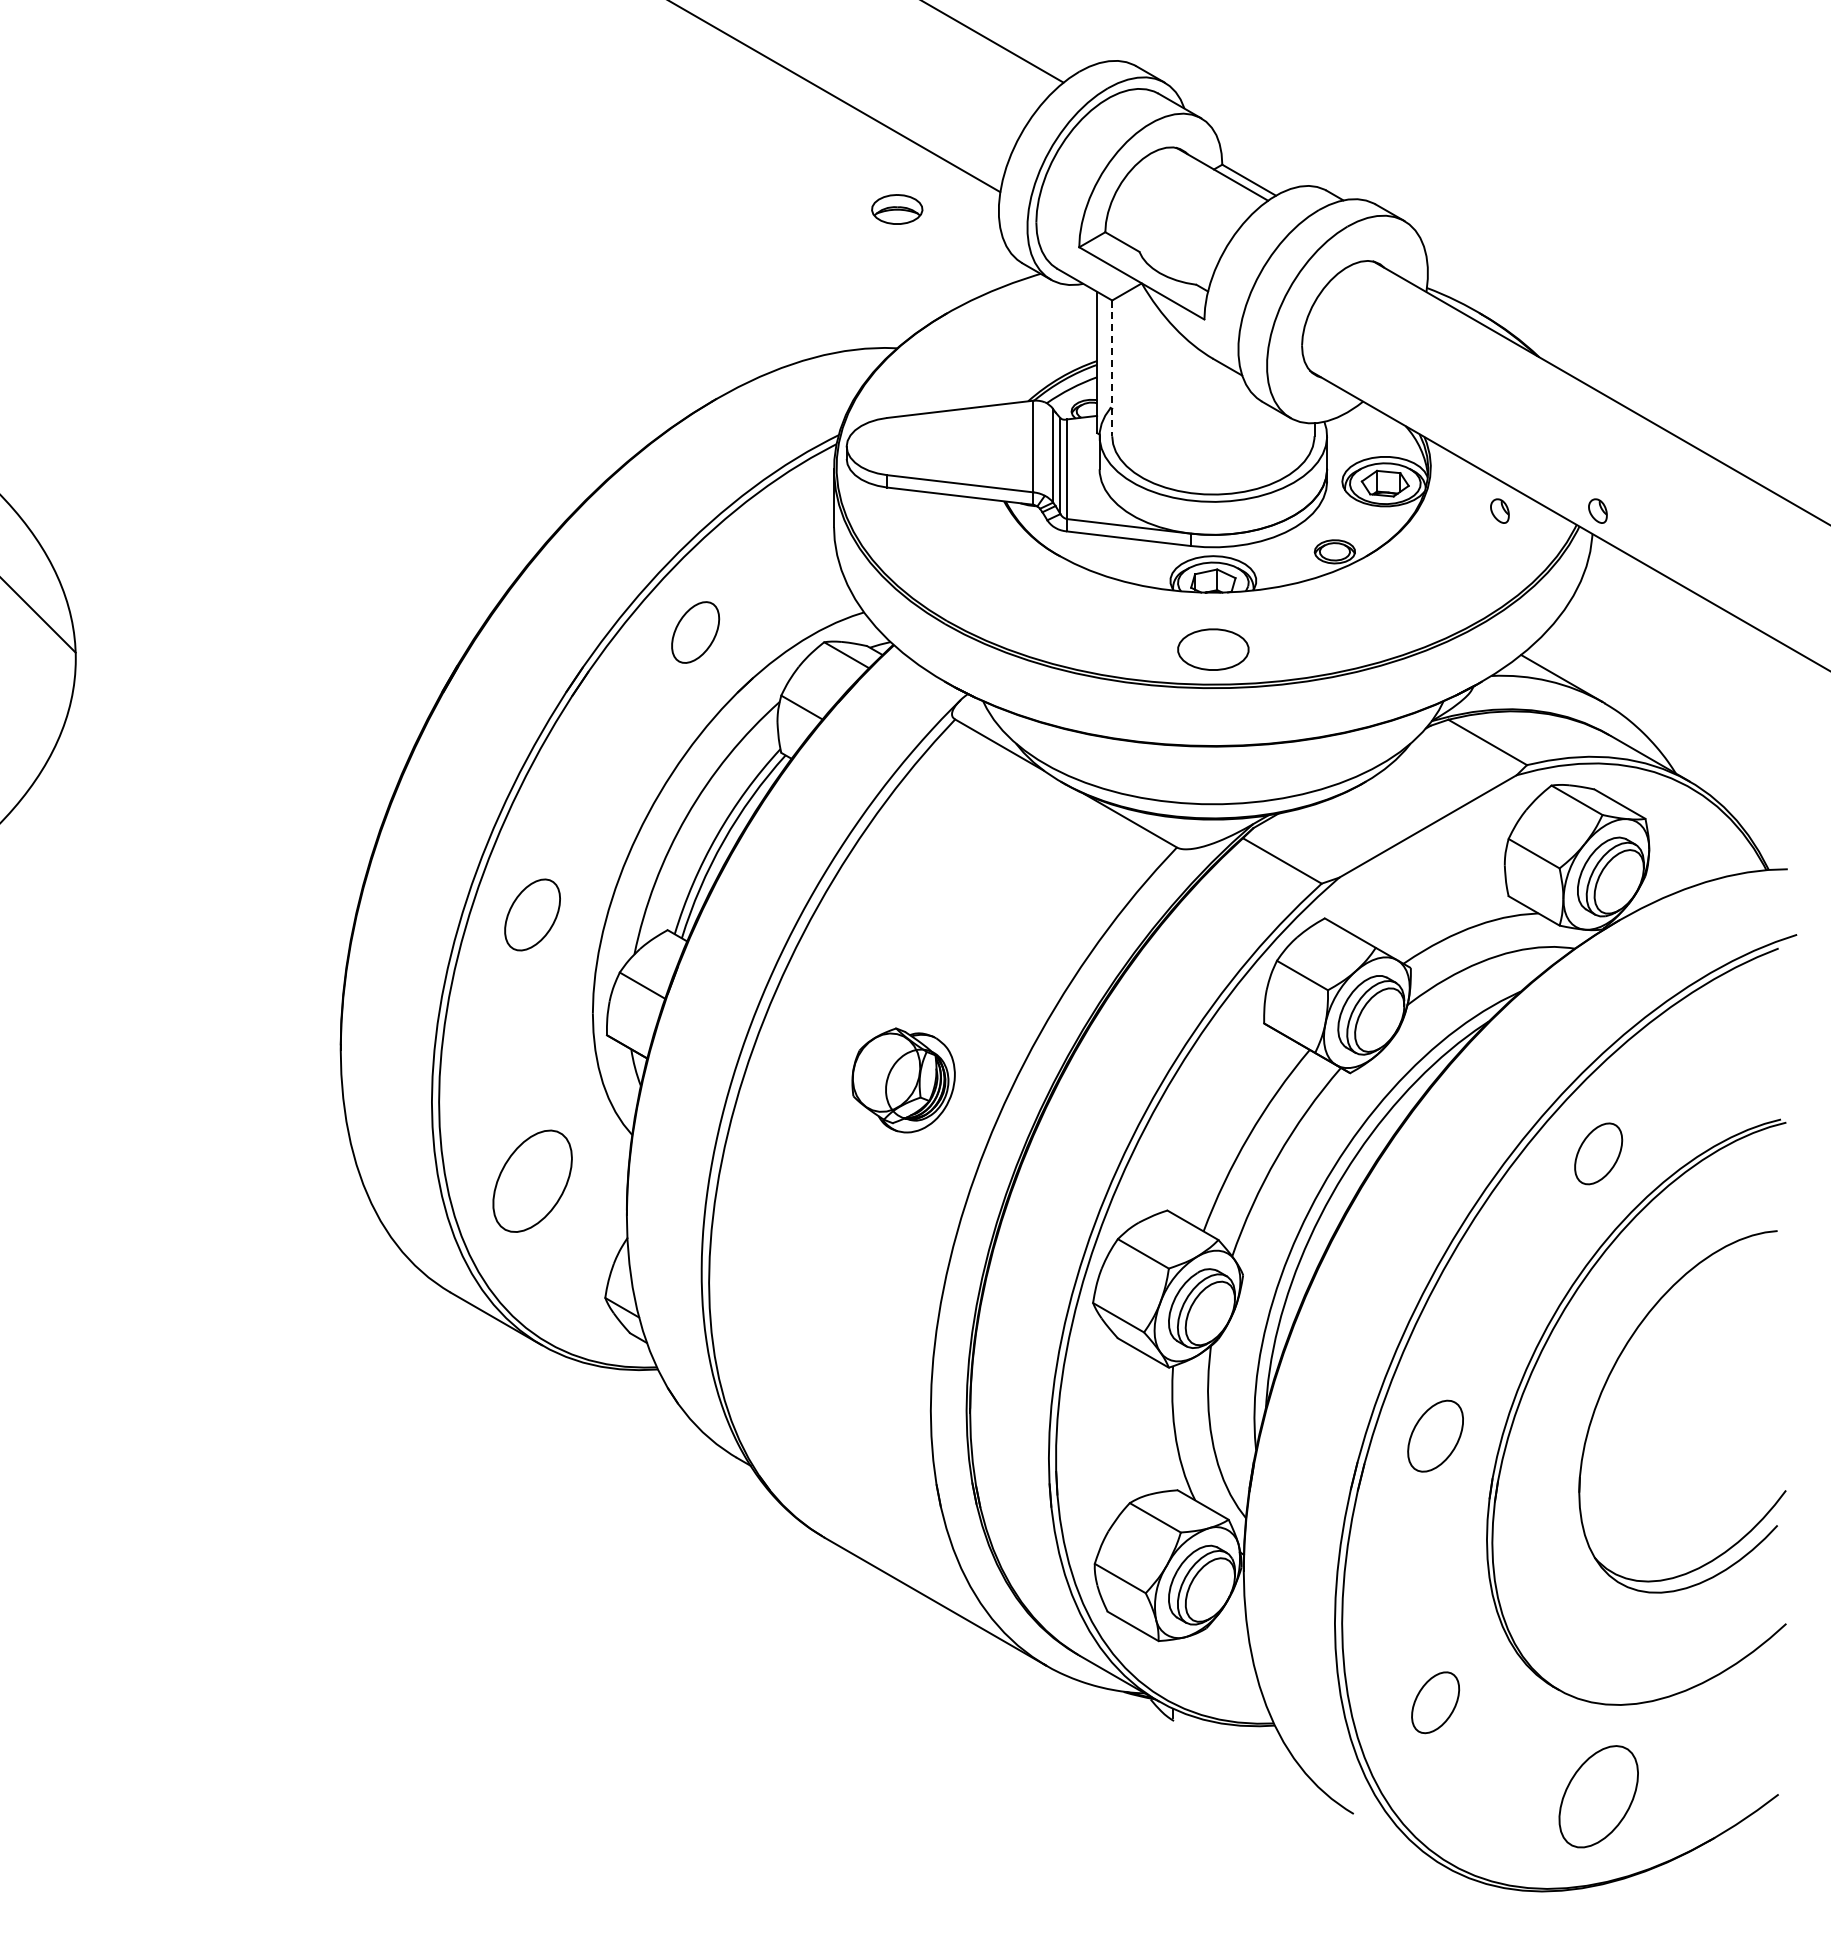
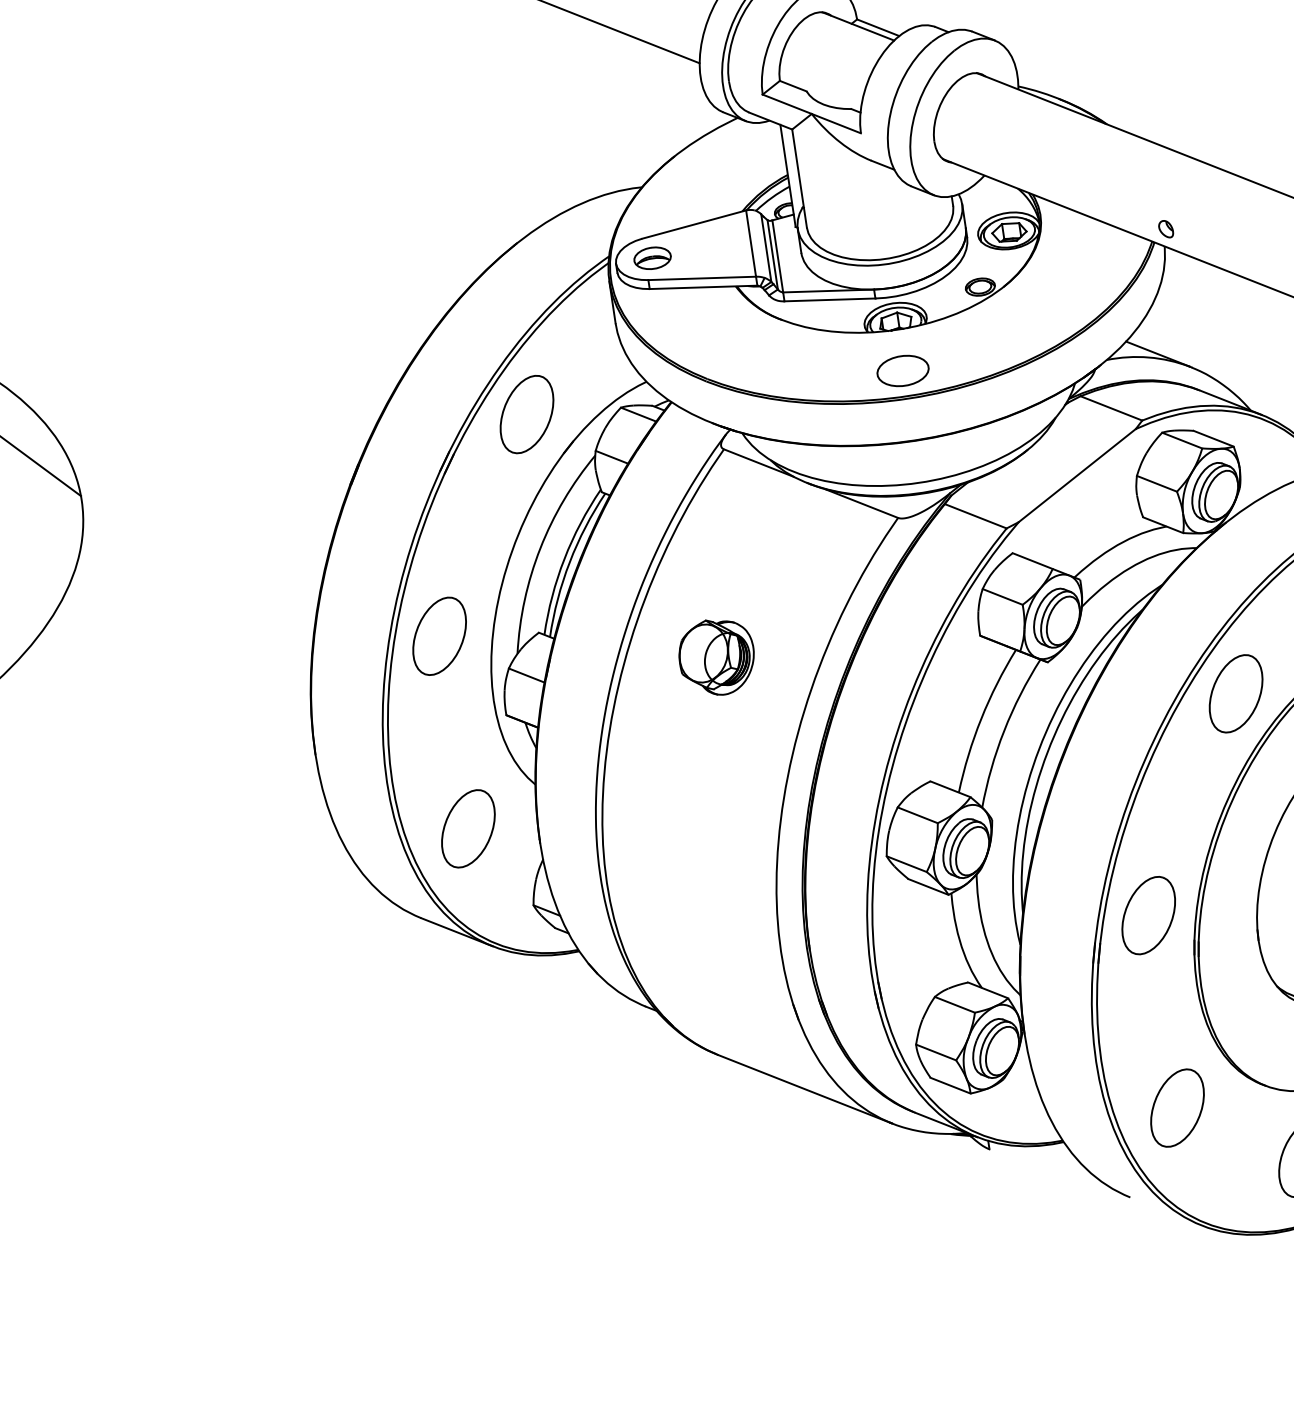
part: (897, 209) -> (652, 258), moved
line: (1112, 368) -> (799, 178), dashed -> solid
part: (1499, 510) -> (1094, 239), removed
part: (695, 632) -> (526, 414), size x1.67
part: (532, 914) -> (439, 635), size x1.43
part: (903, 1080) -> (716, 657), moved
part: (1598, 1153) -> (1235, 693), size x1.67
part: (1435, 1435) -> (1148, 915), size x1.43
part: (1435, 1702) -> (1177, 1108), size x1.67

